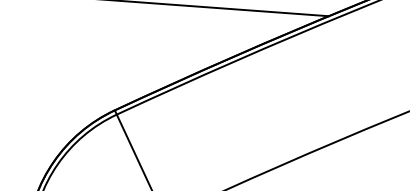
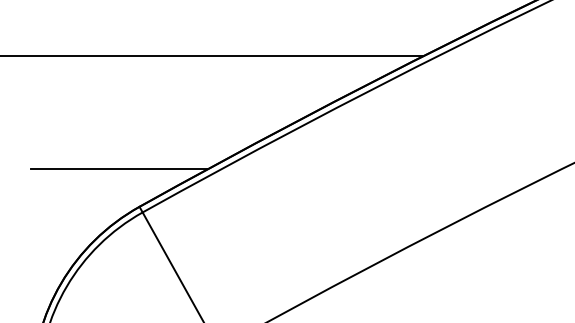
line: (101, 82) -> (118, 169), added

